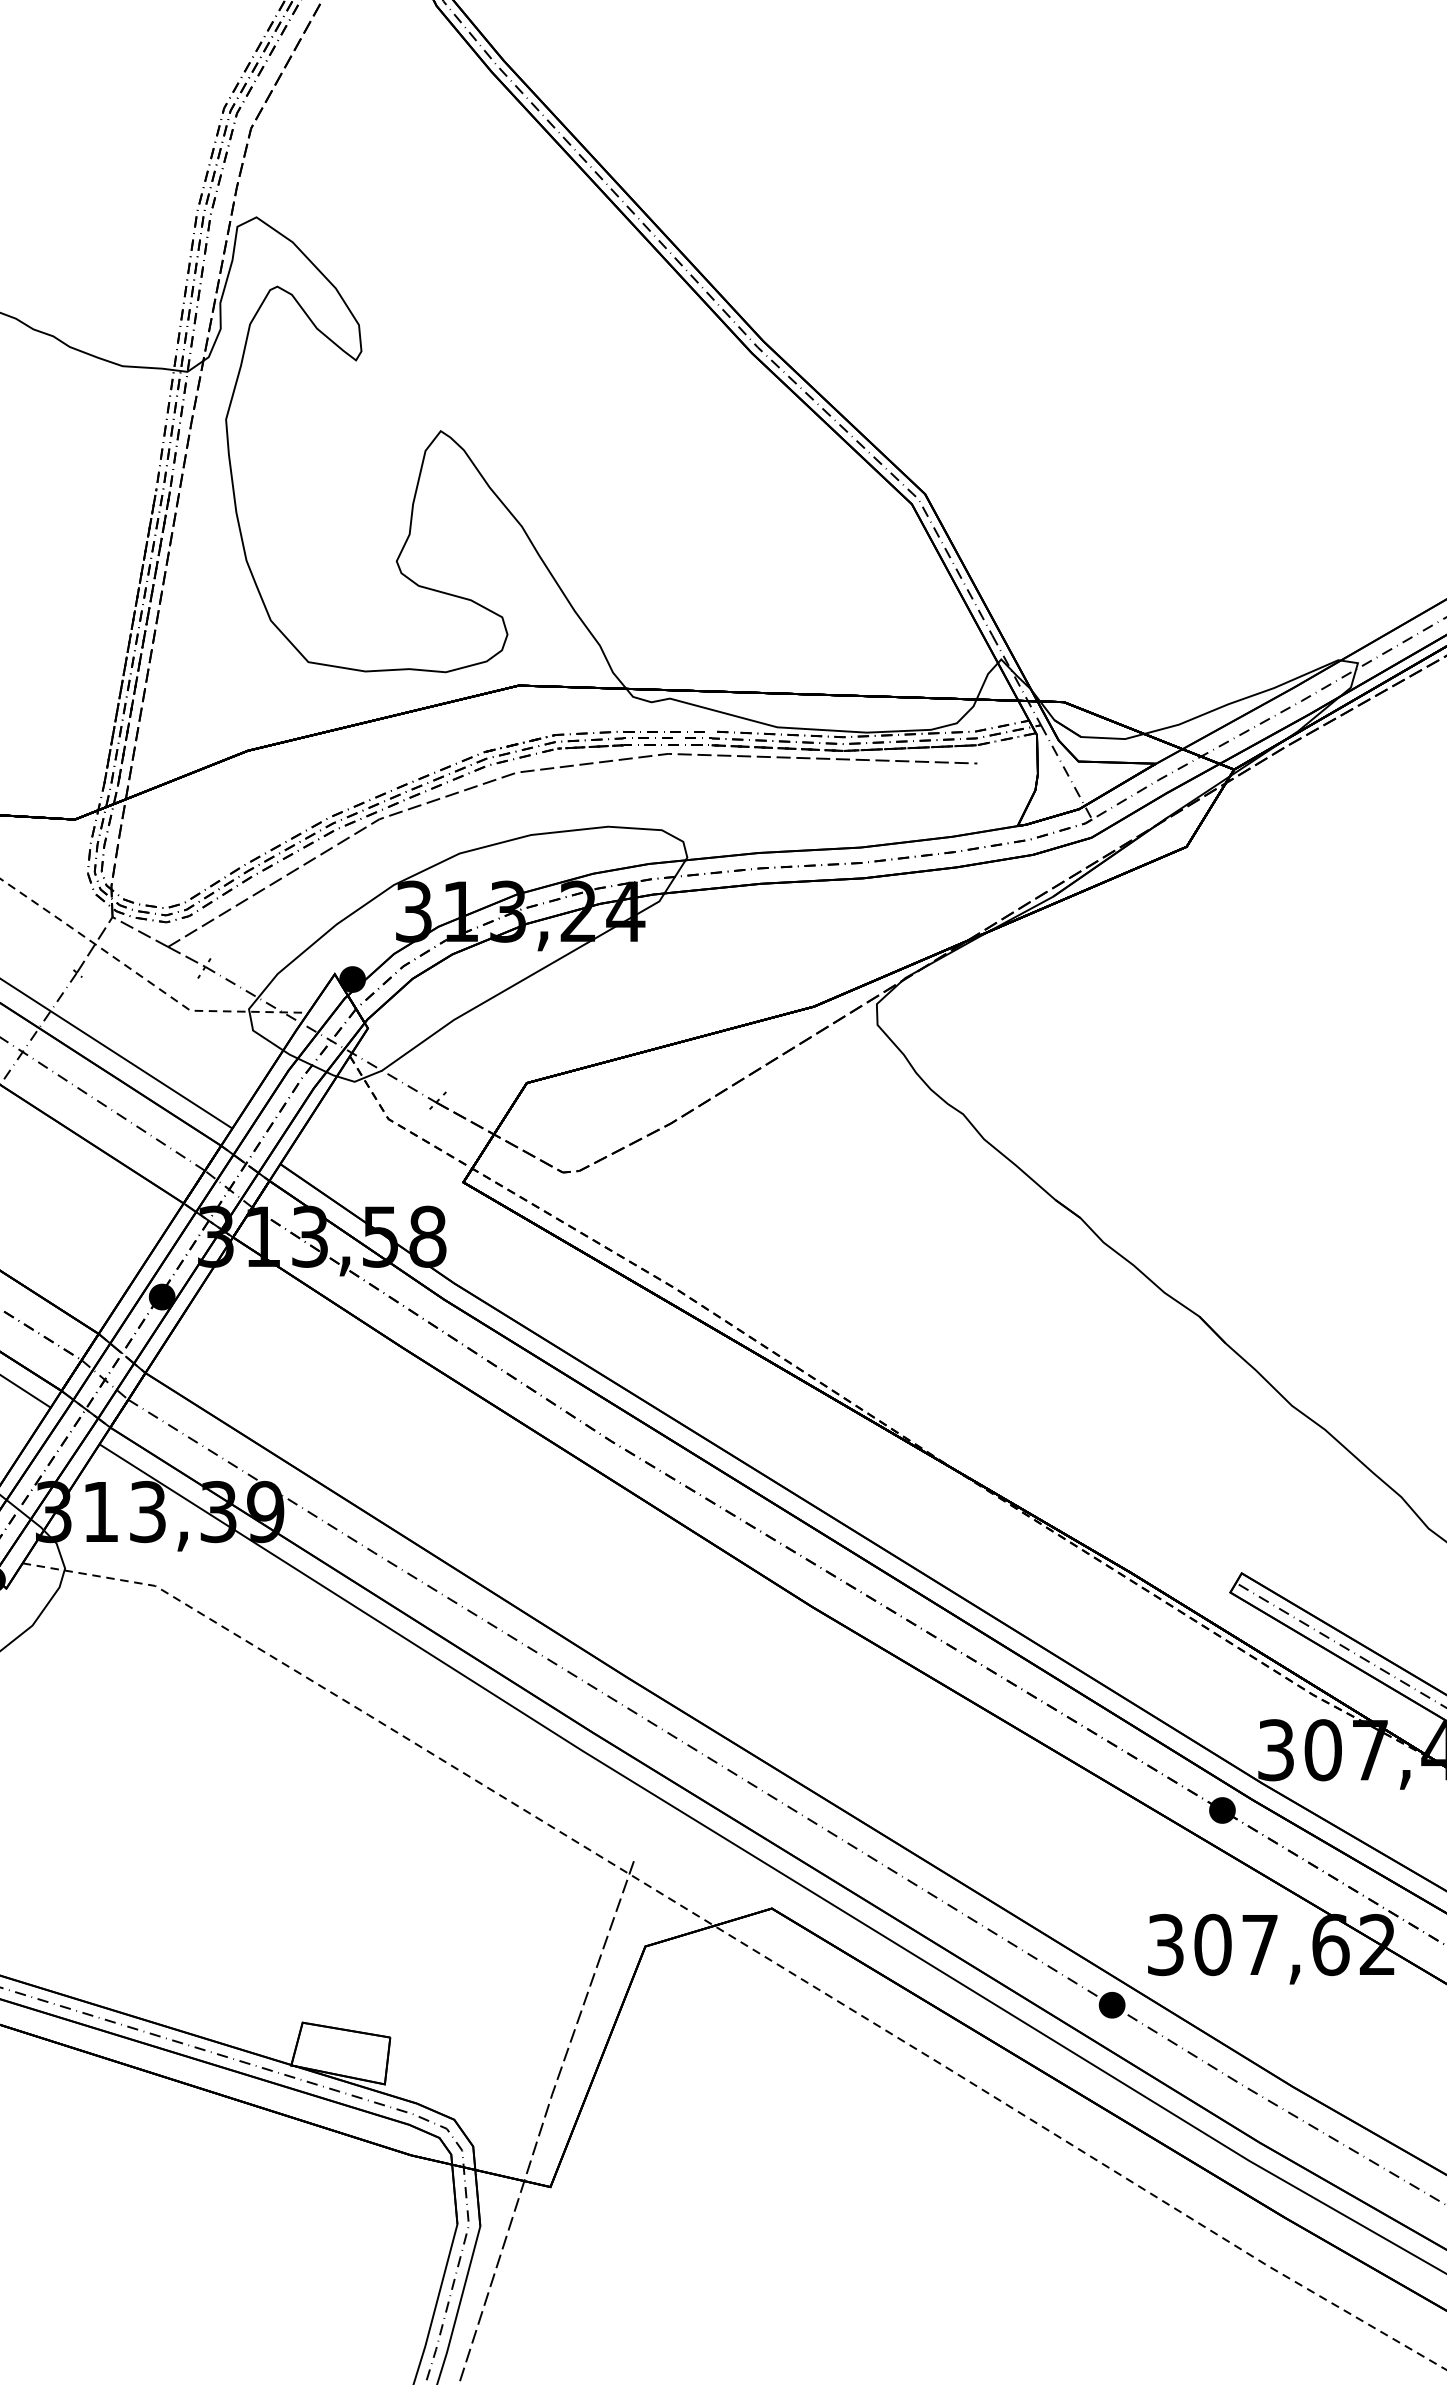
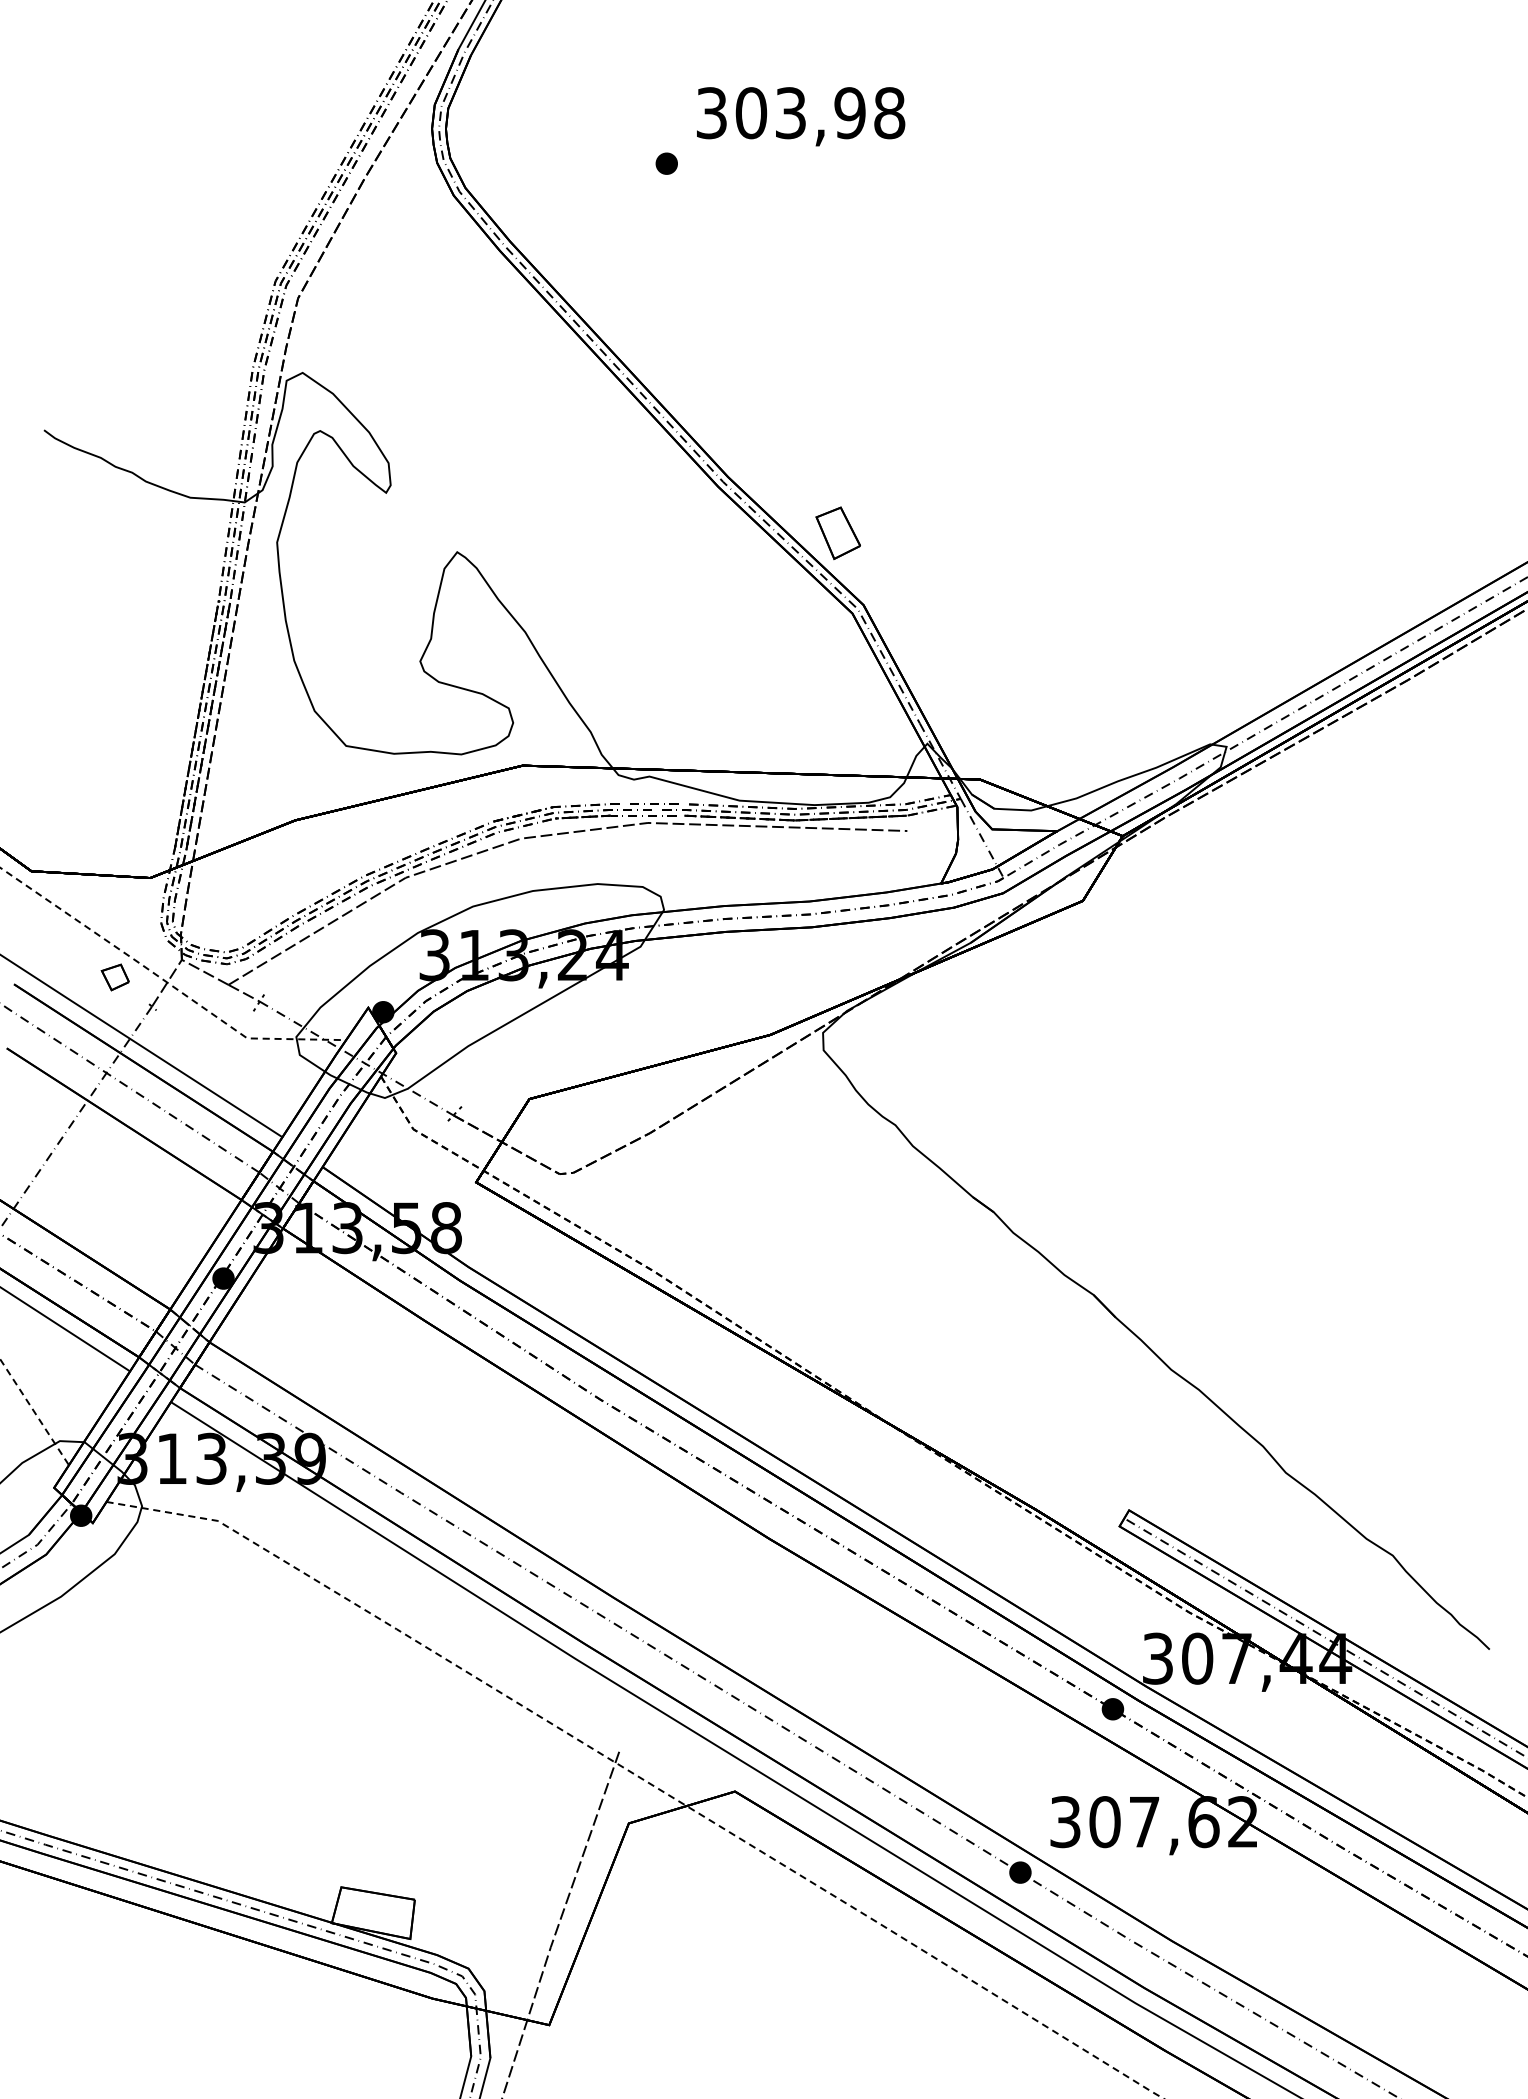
part: (894, 408) -> (837, 533), added
part: (32, 938) -> (114, 977), added

